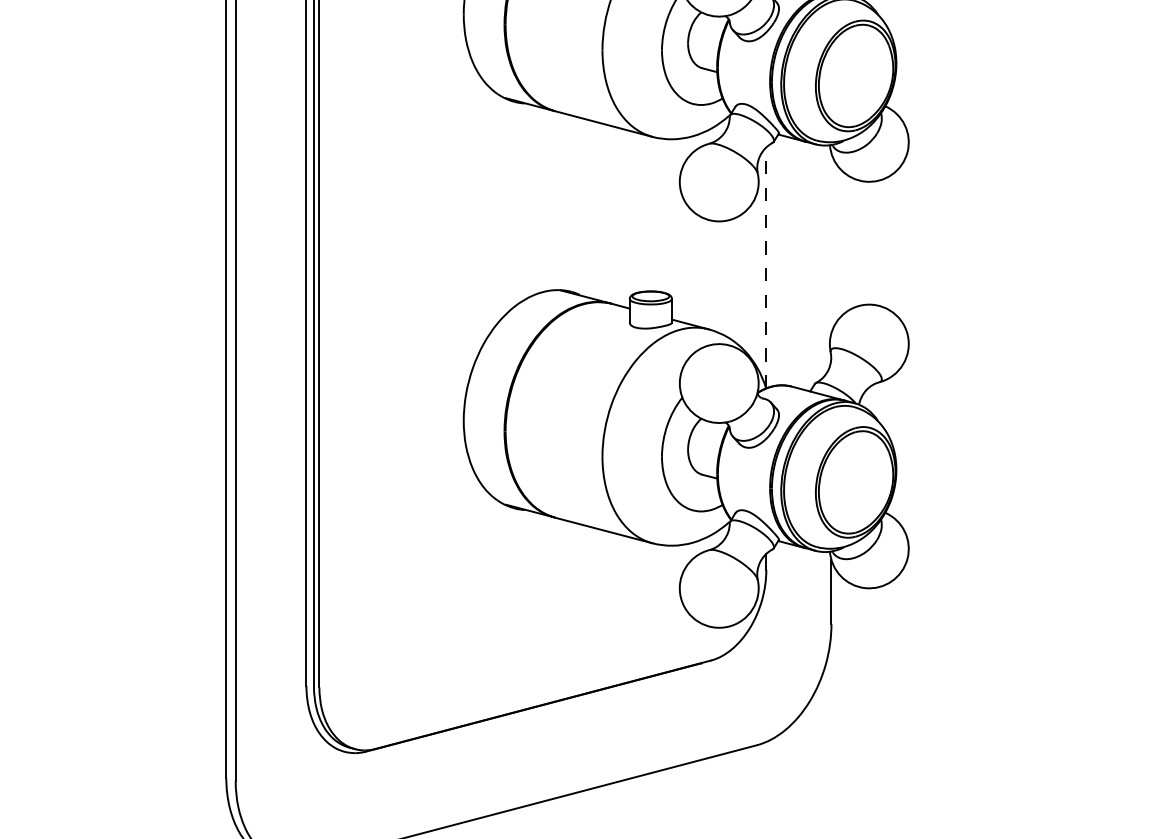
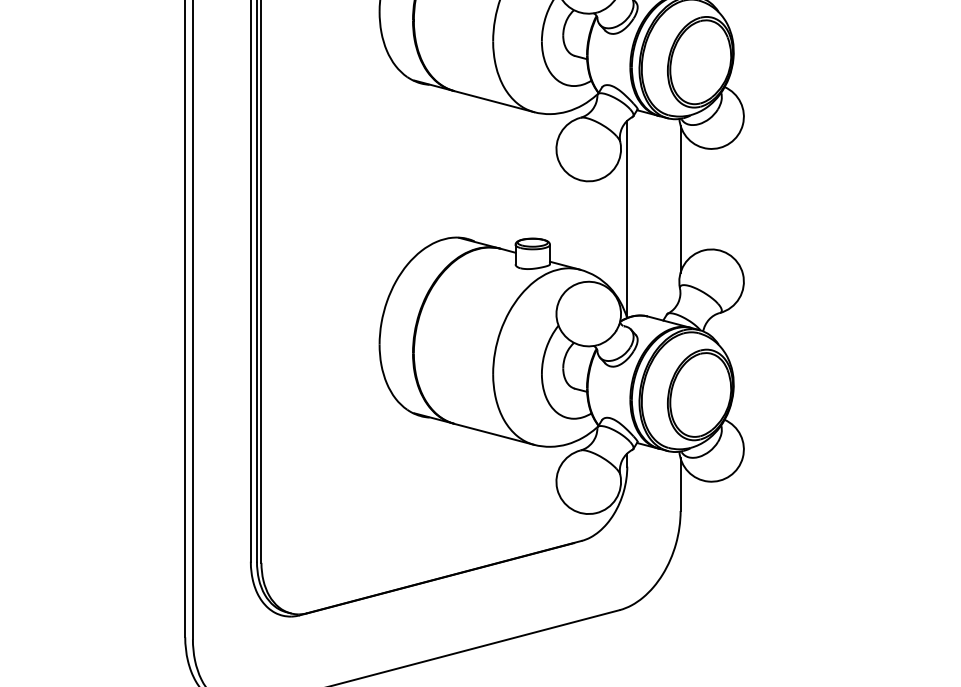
line: (831, 242) -> (680, 198), added
line: (766, 268) -> (627, 219), dashed -> solid

